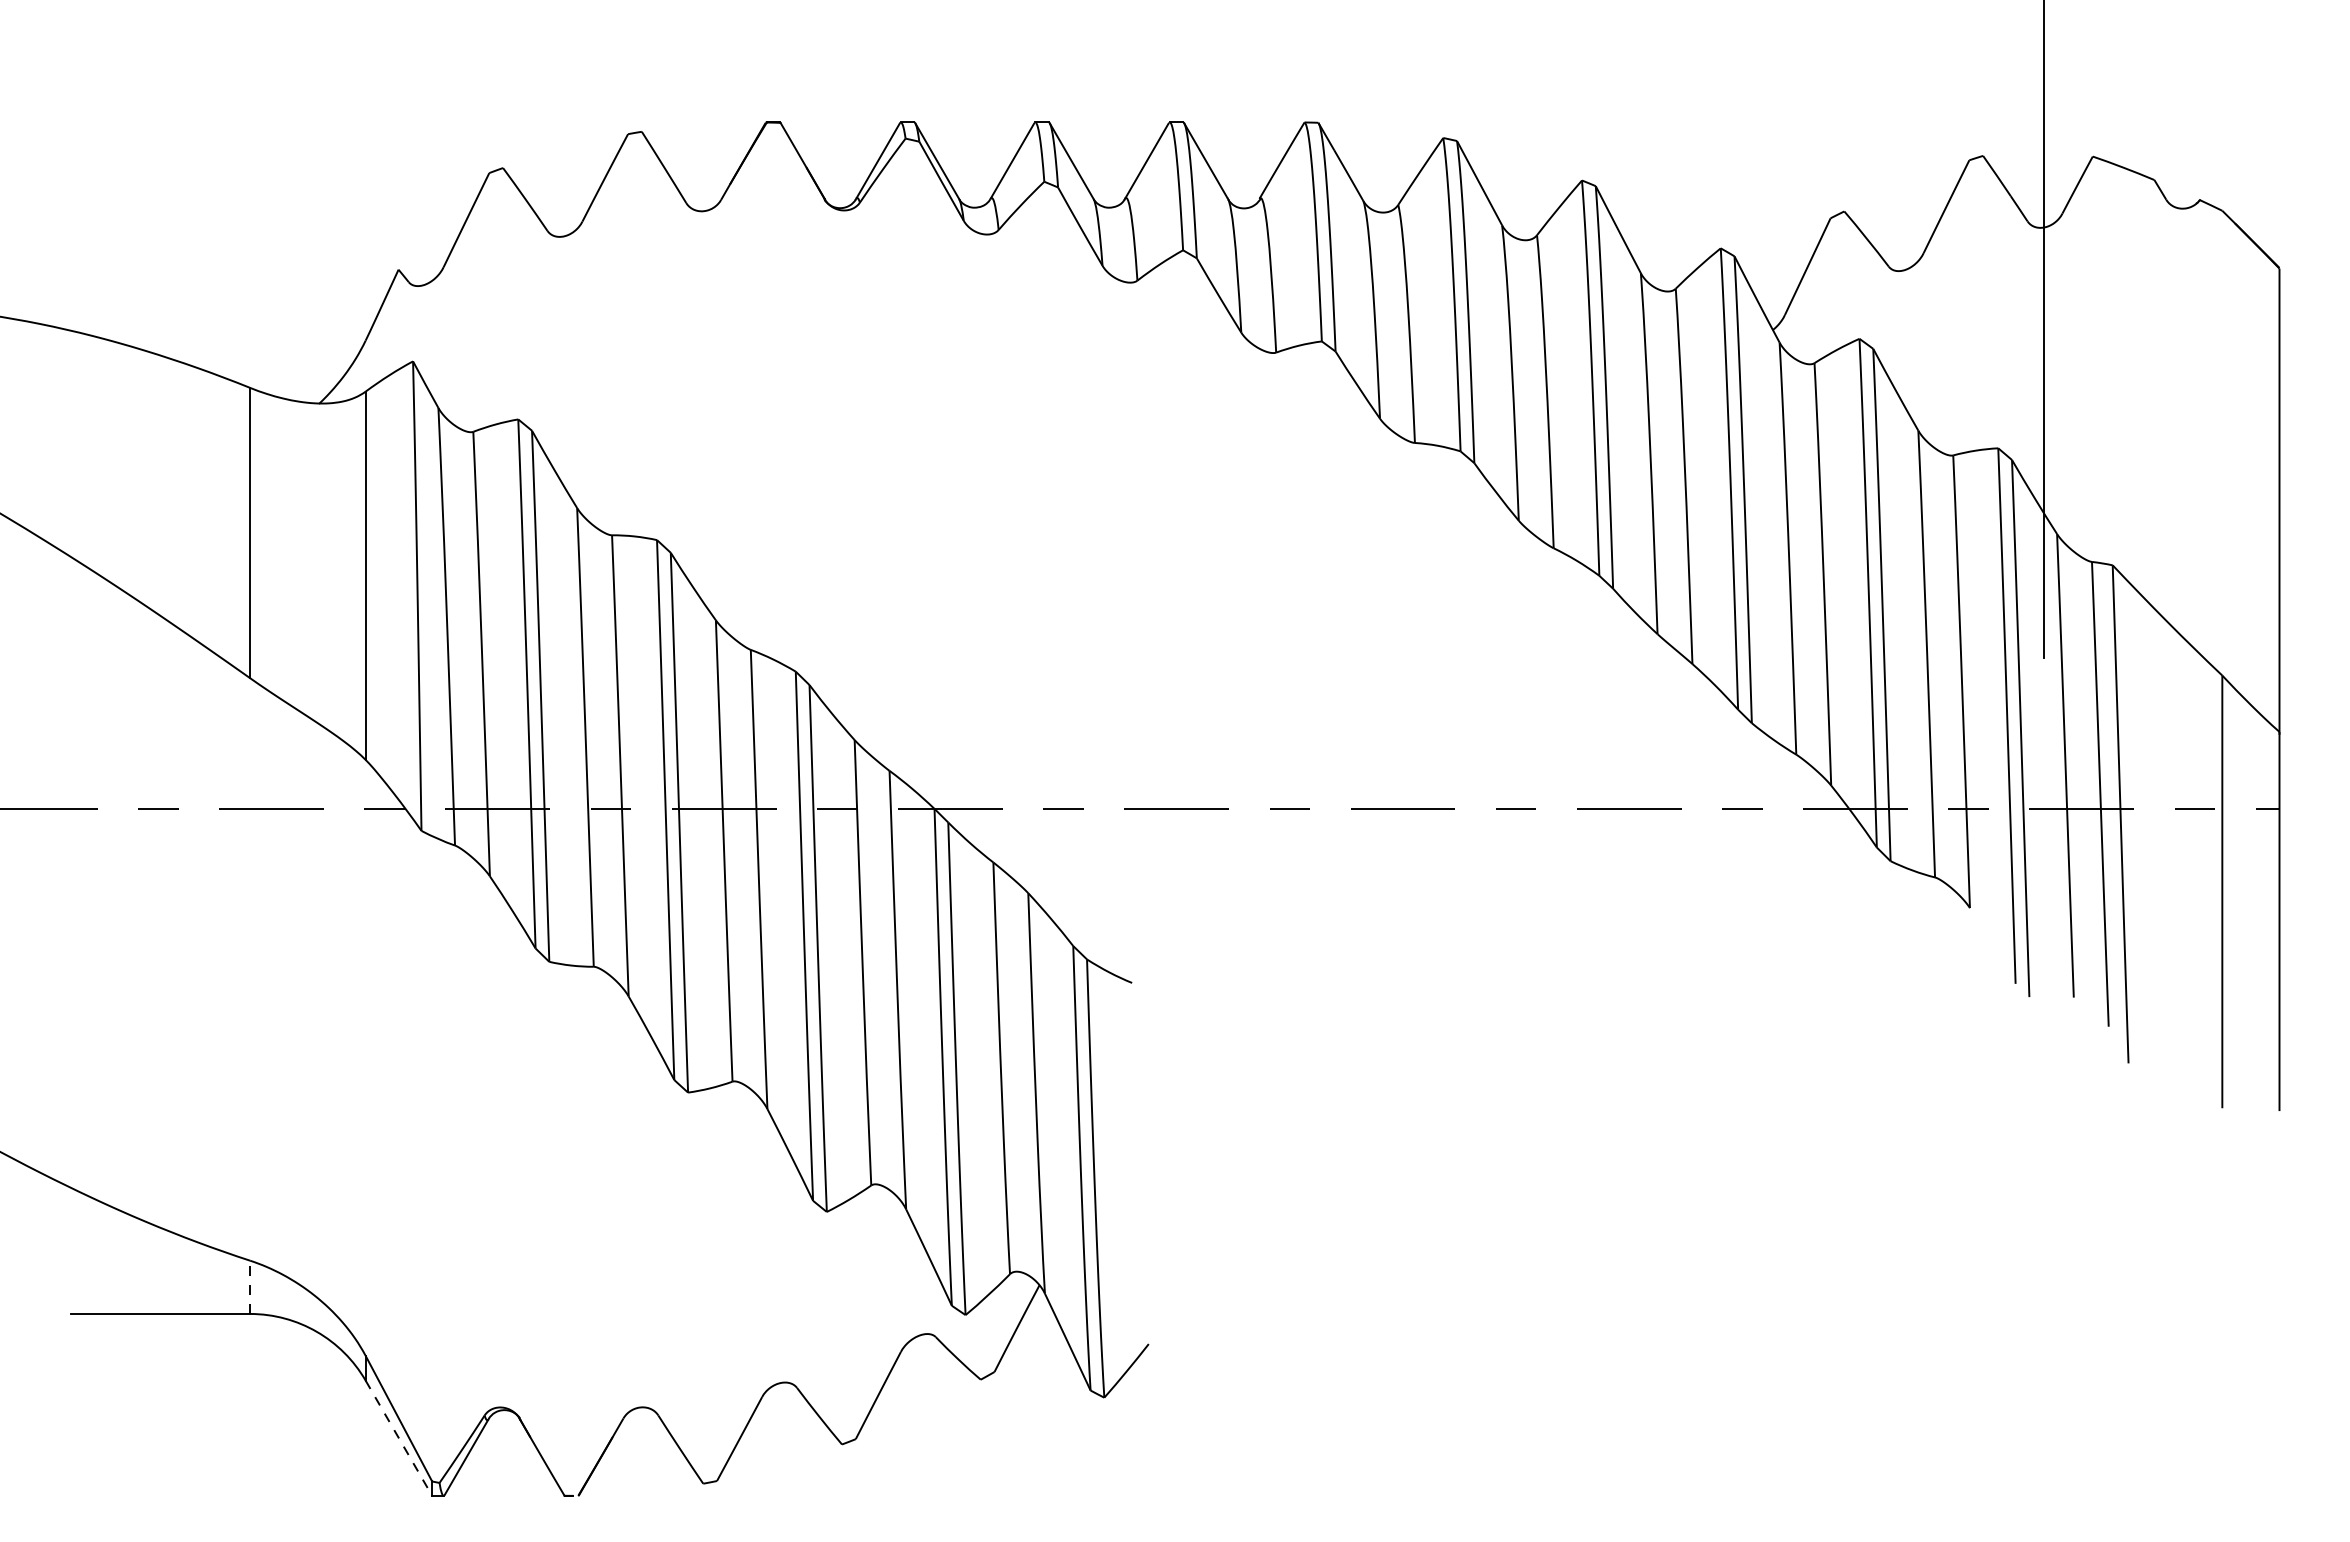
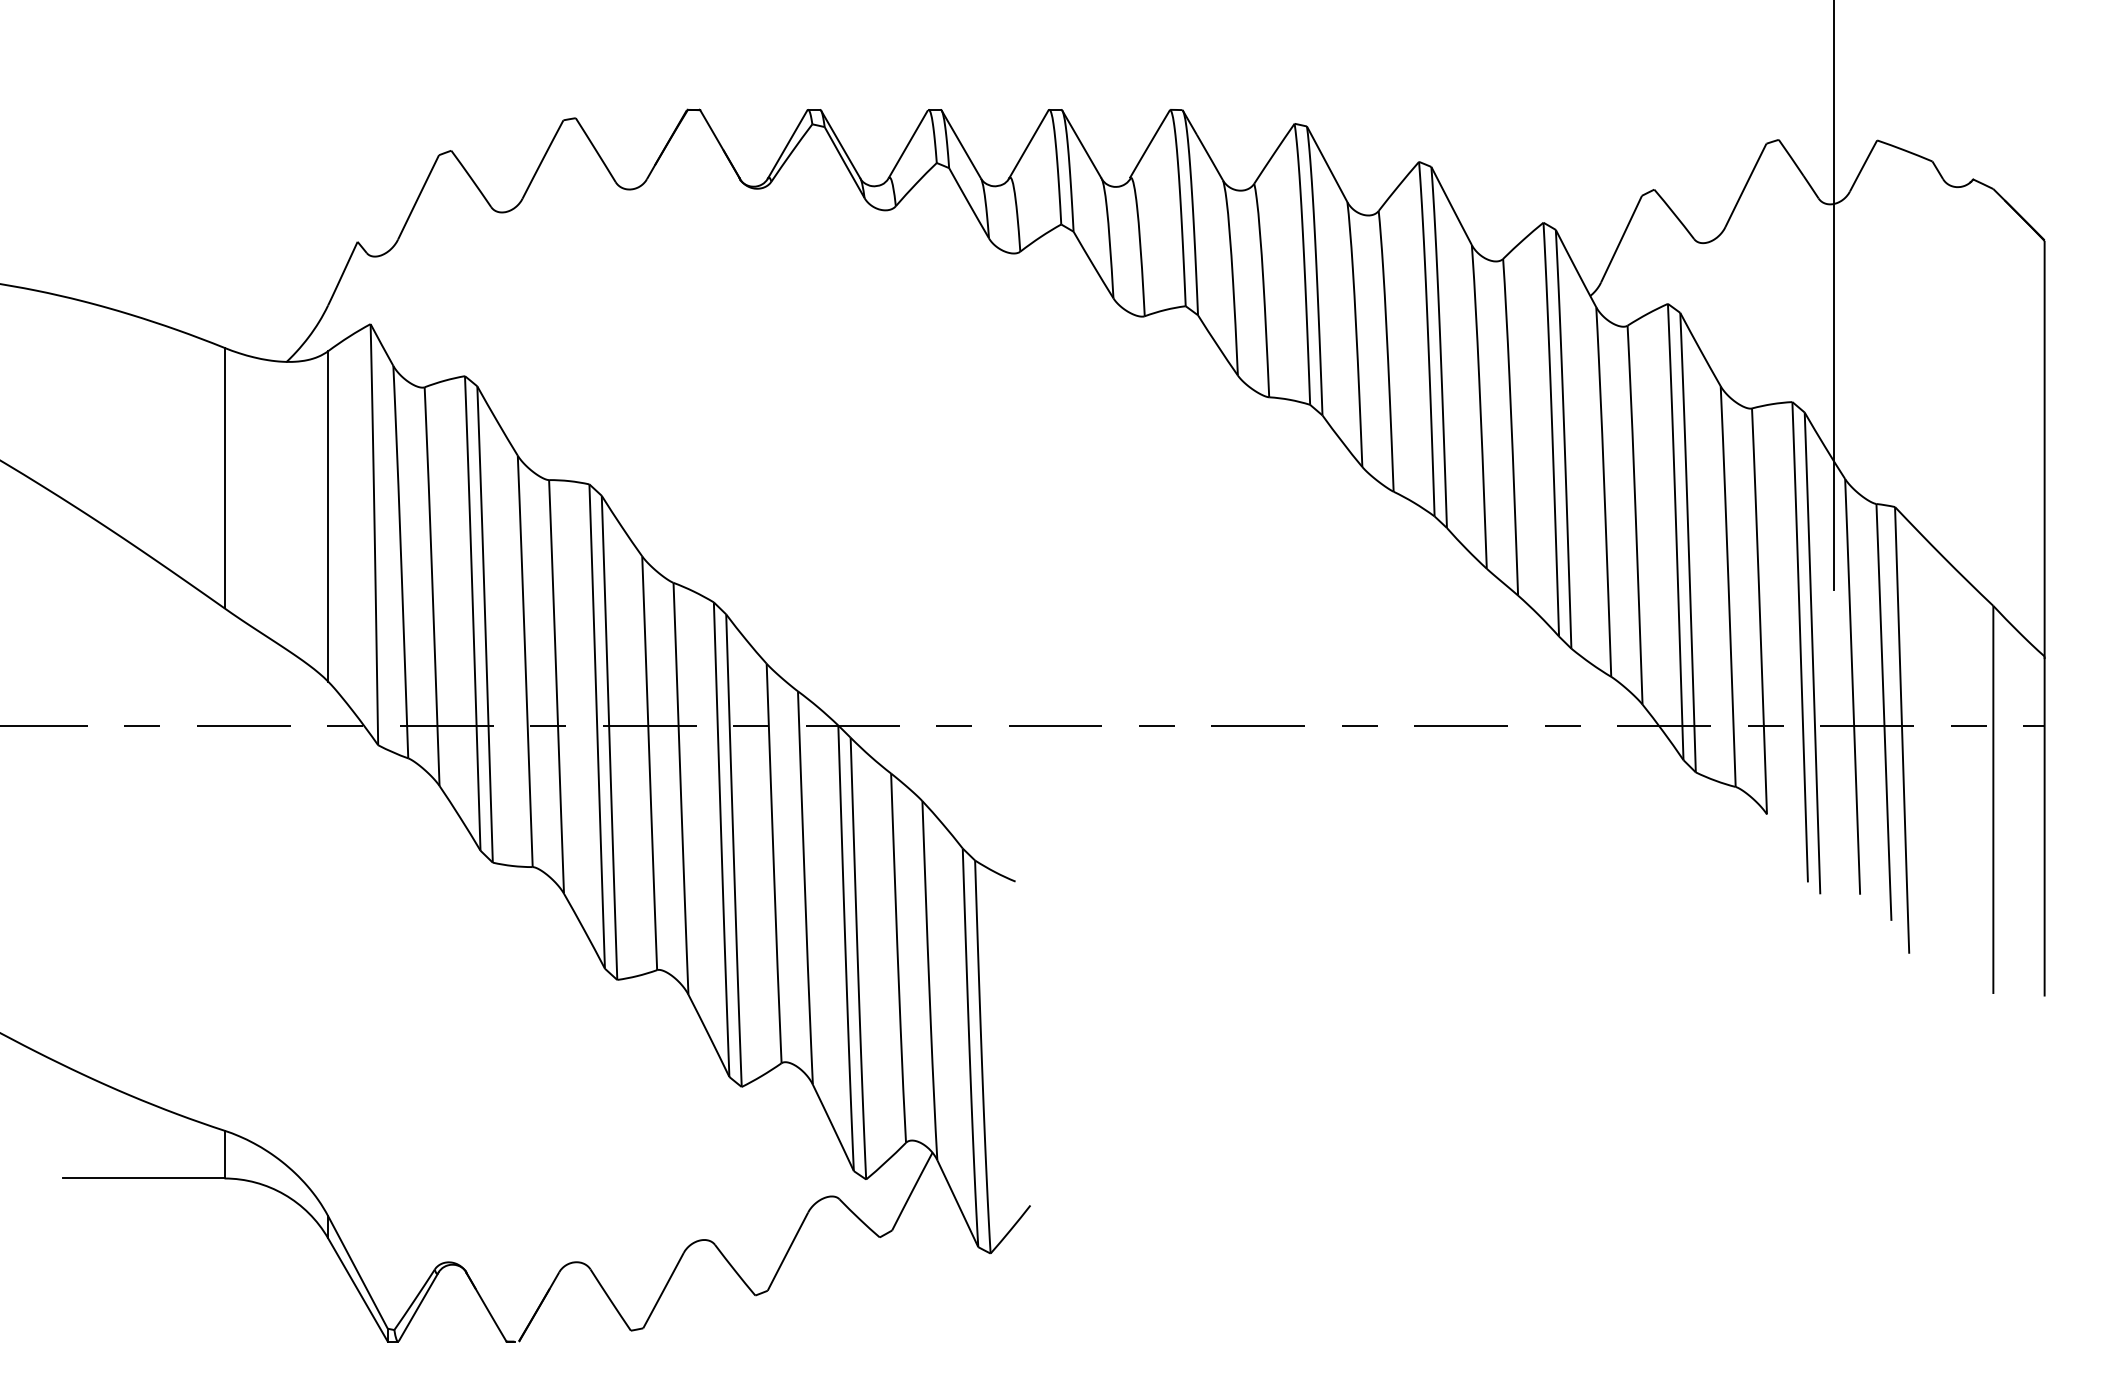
line: (250, 1287) -> (224, 1154), dashed -> solid
line: (398, 1438) -> (357, 1290), dashed -> solid

